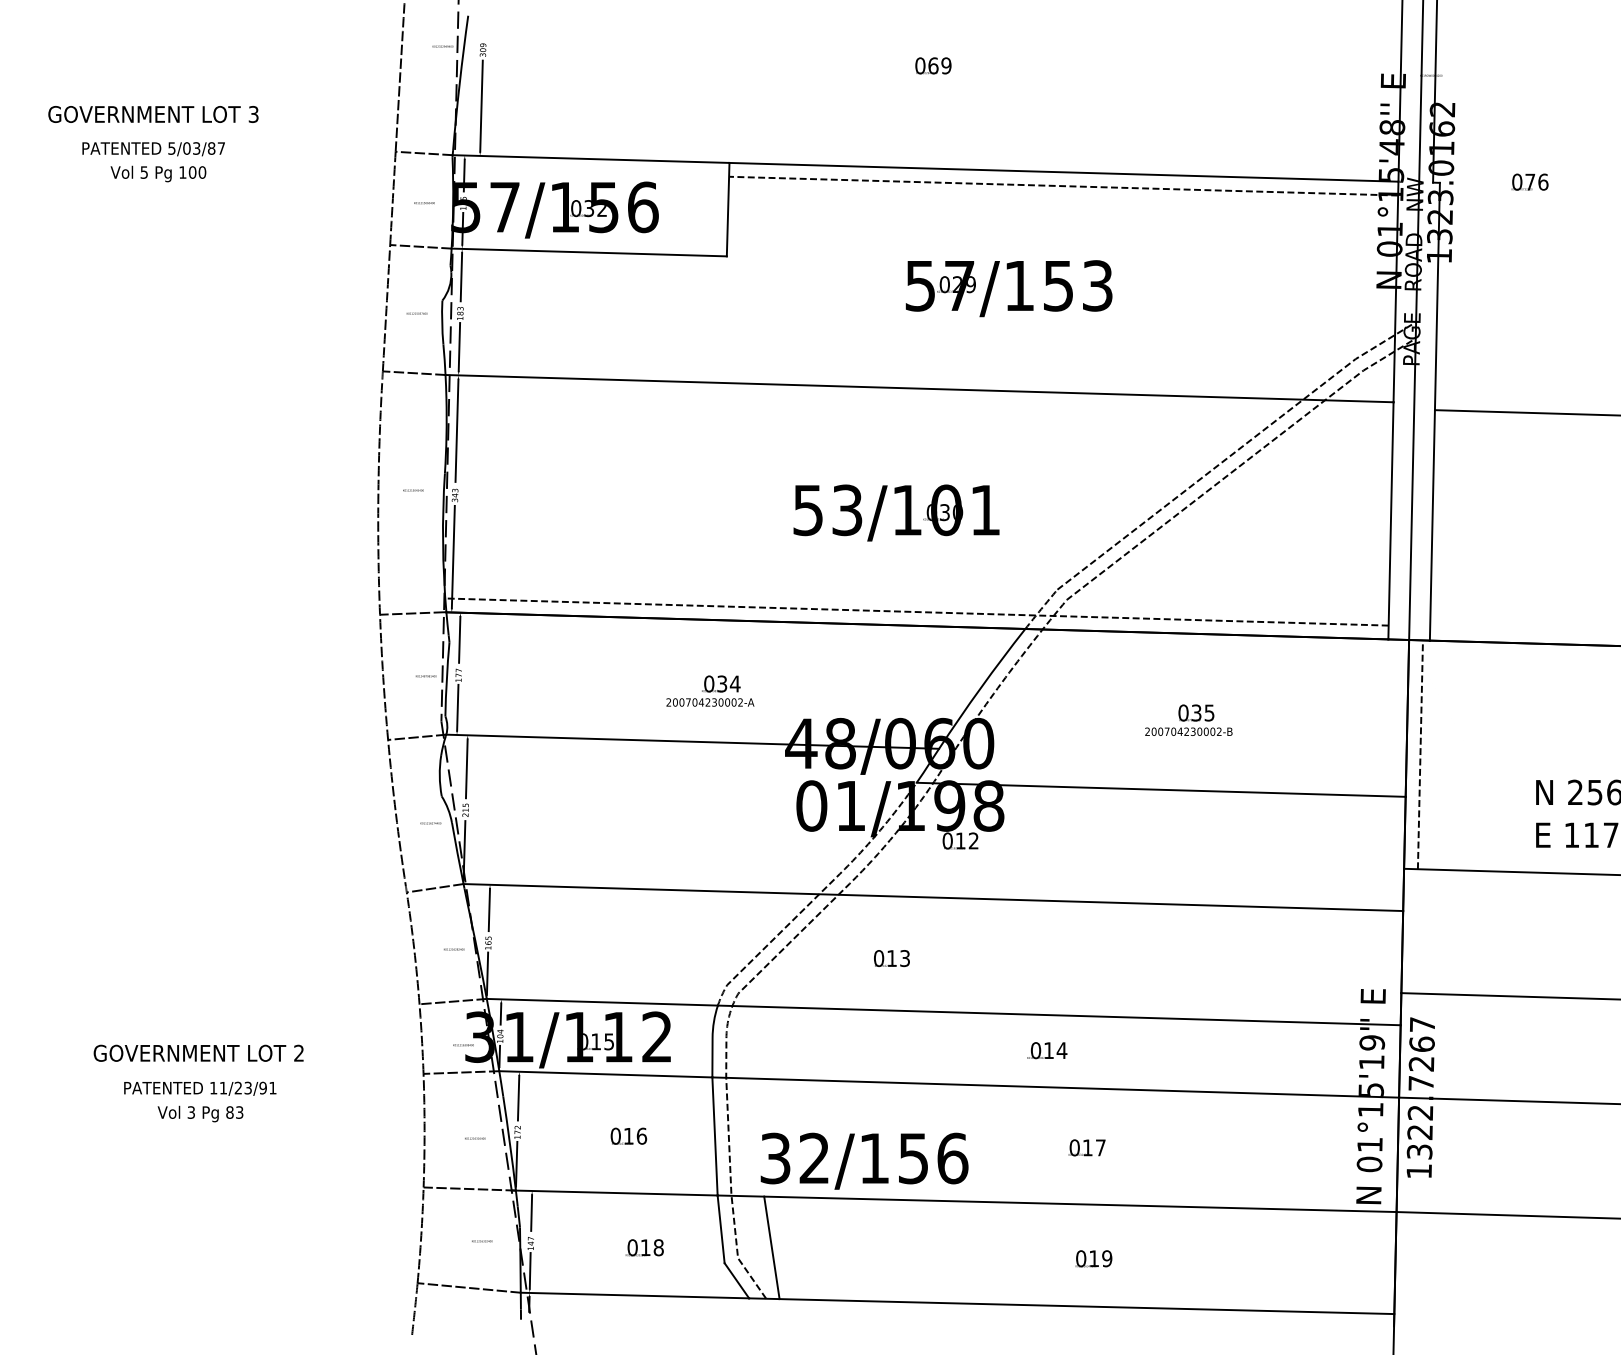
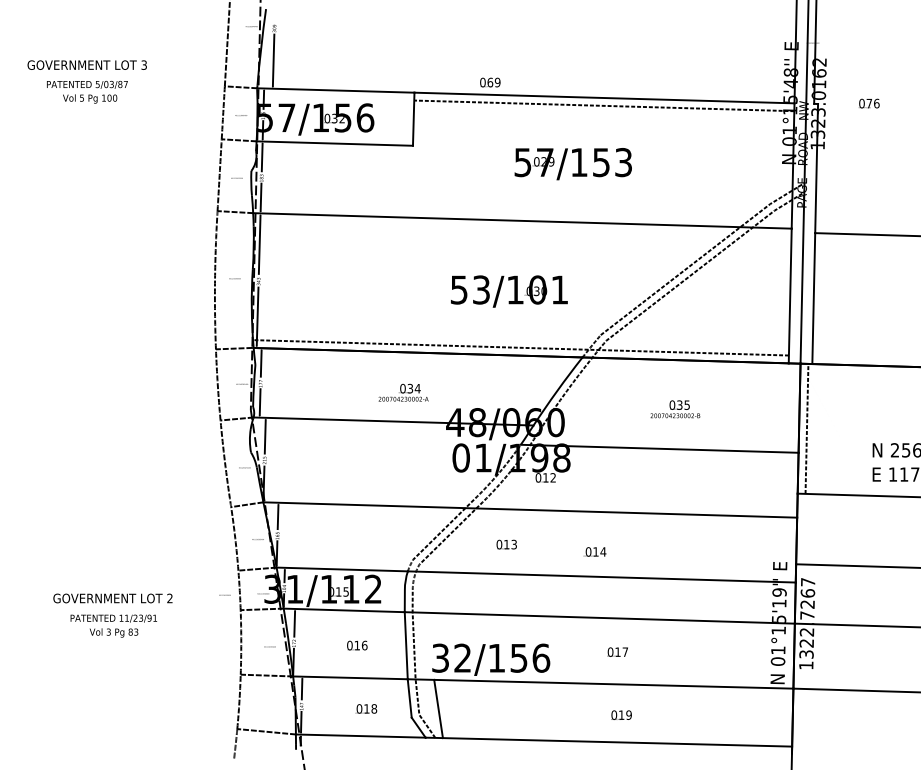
text: (933, 65) -> (490, 82), moved
text: (1046, 1049) -> (594, 551), moved
text: (481, 1241) -> (224, 595), moved

